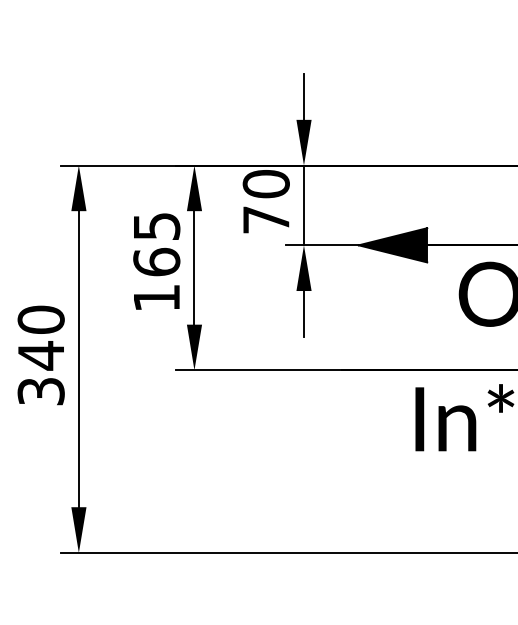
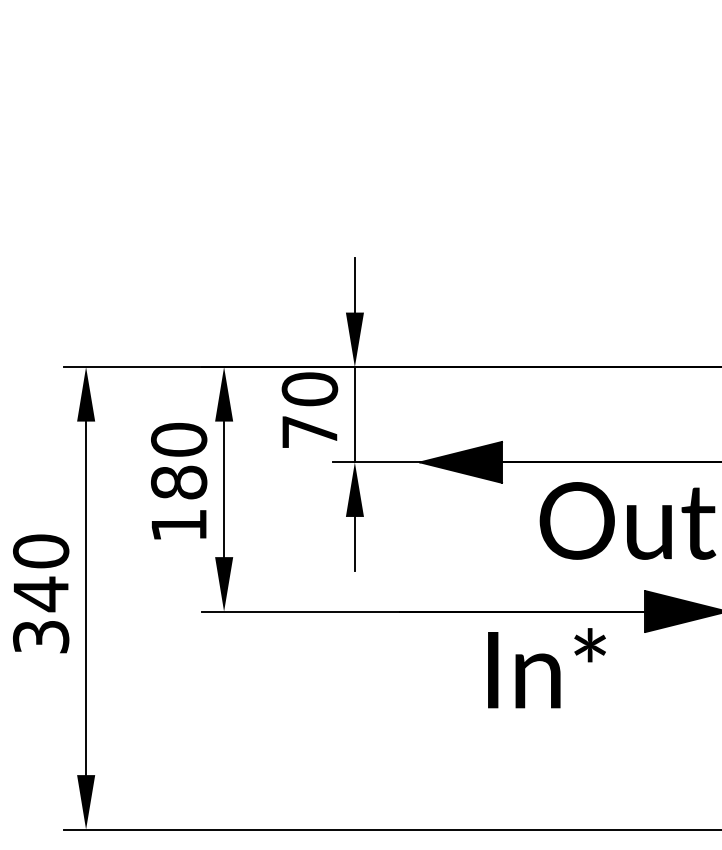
text: (157, 244) -> (179, 461), 165 -> 180

